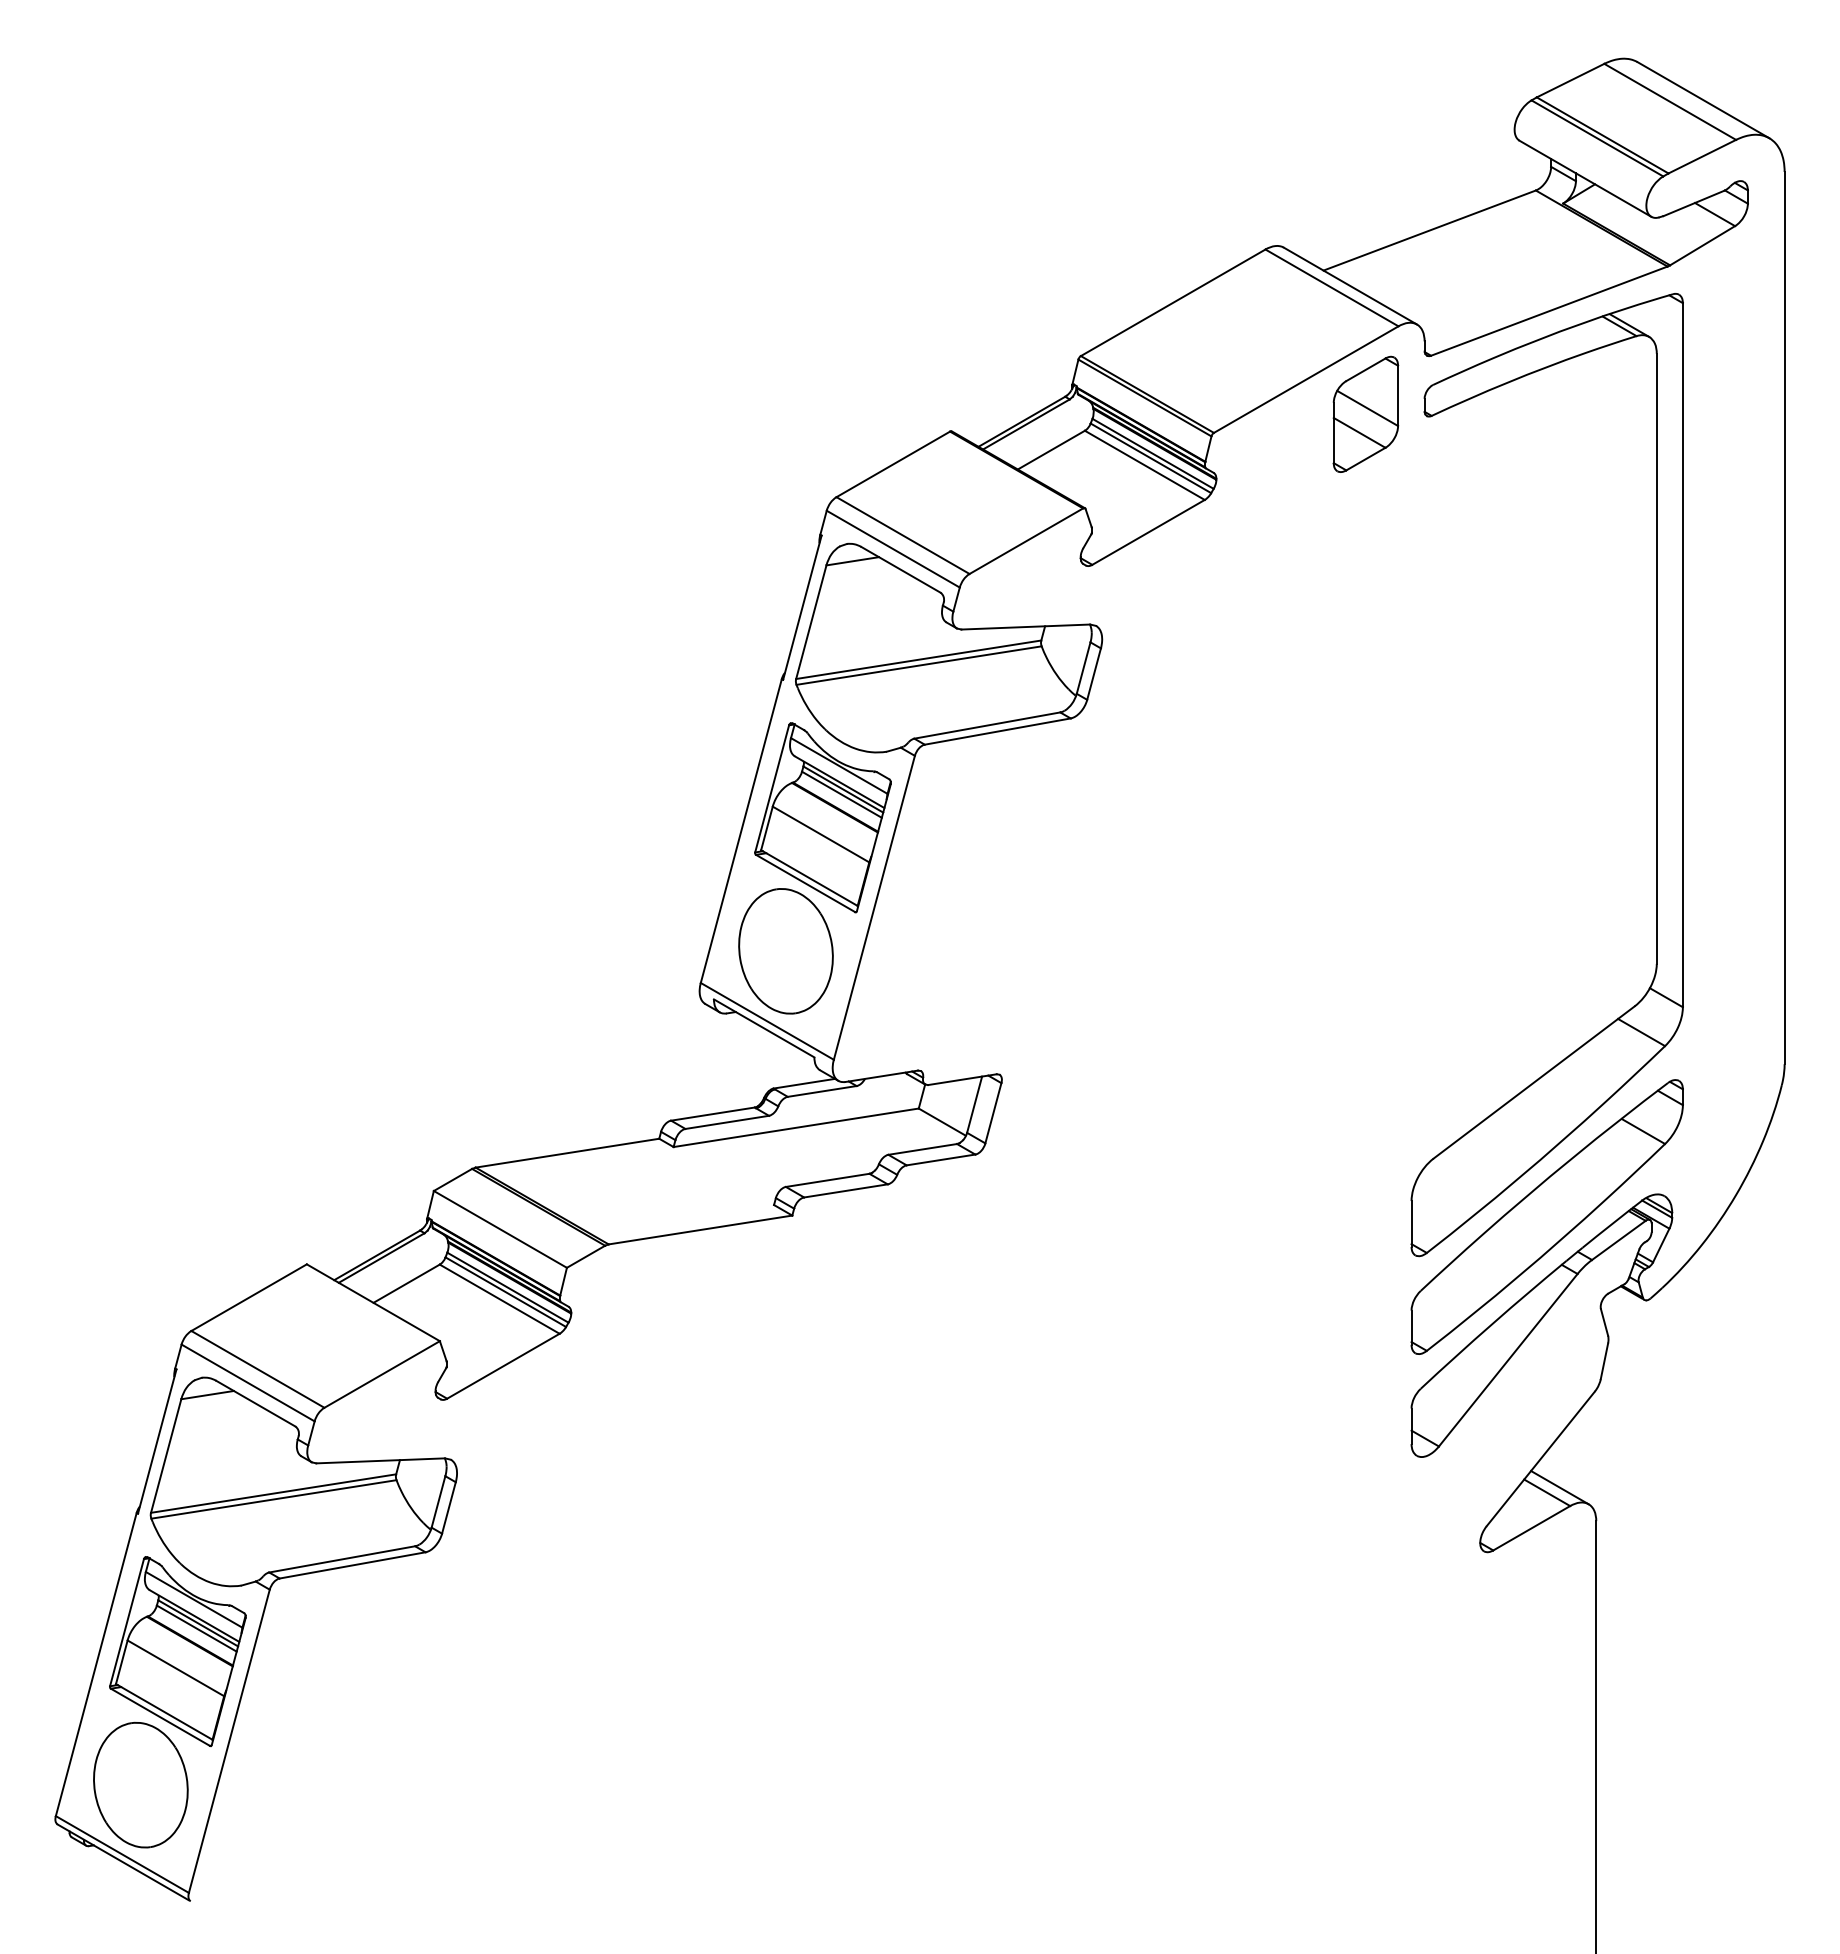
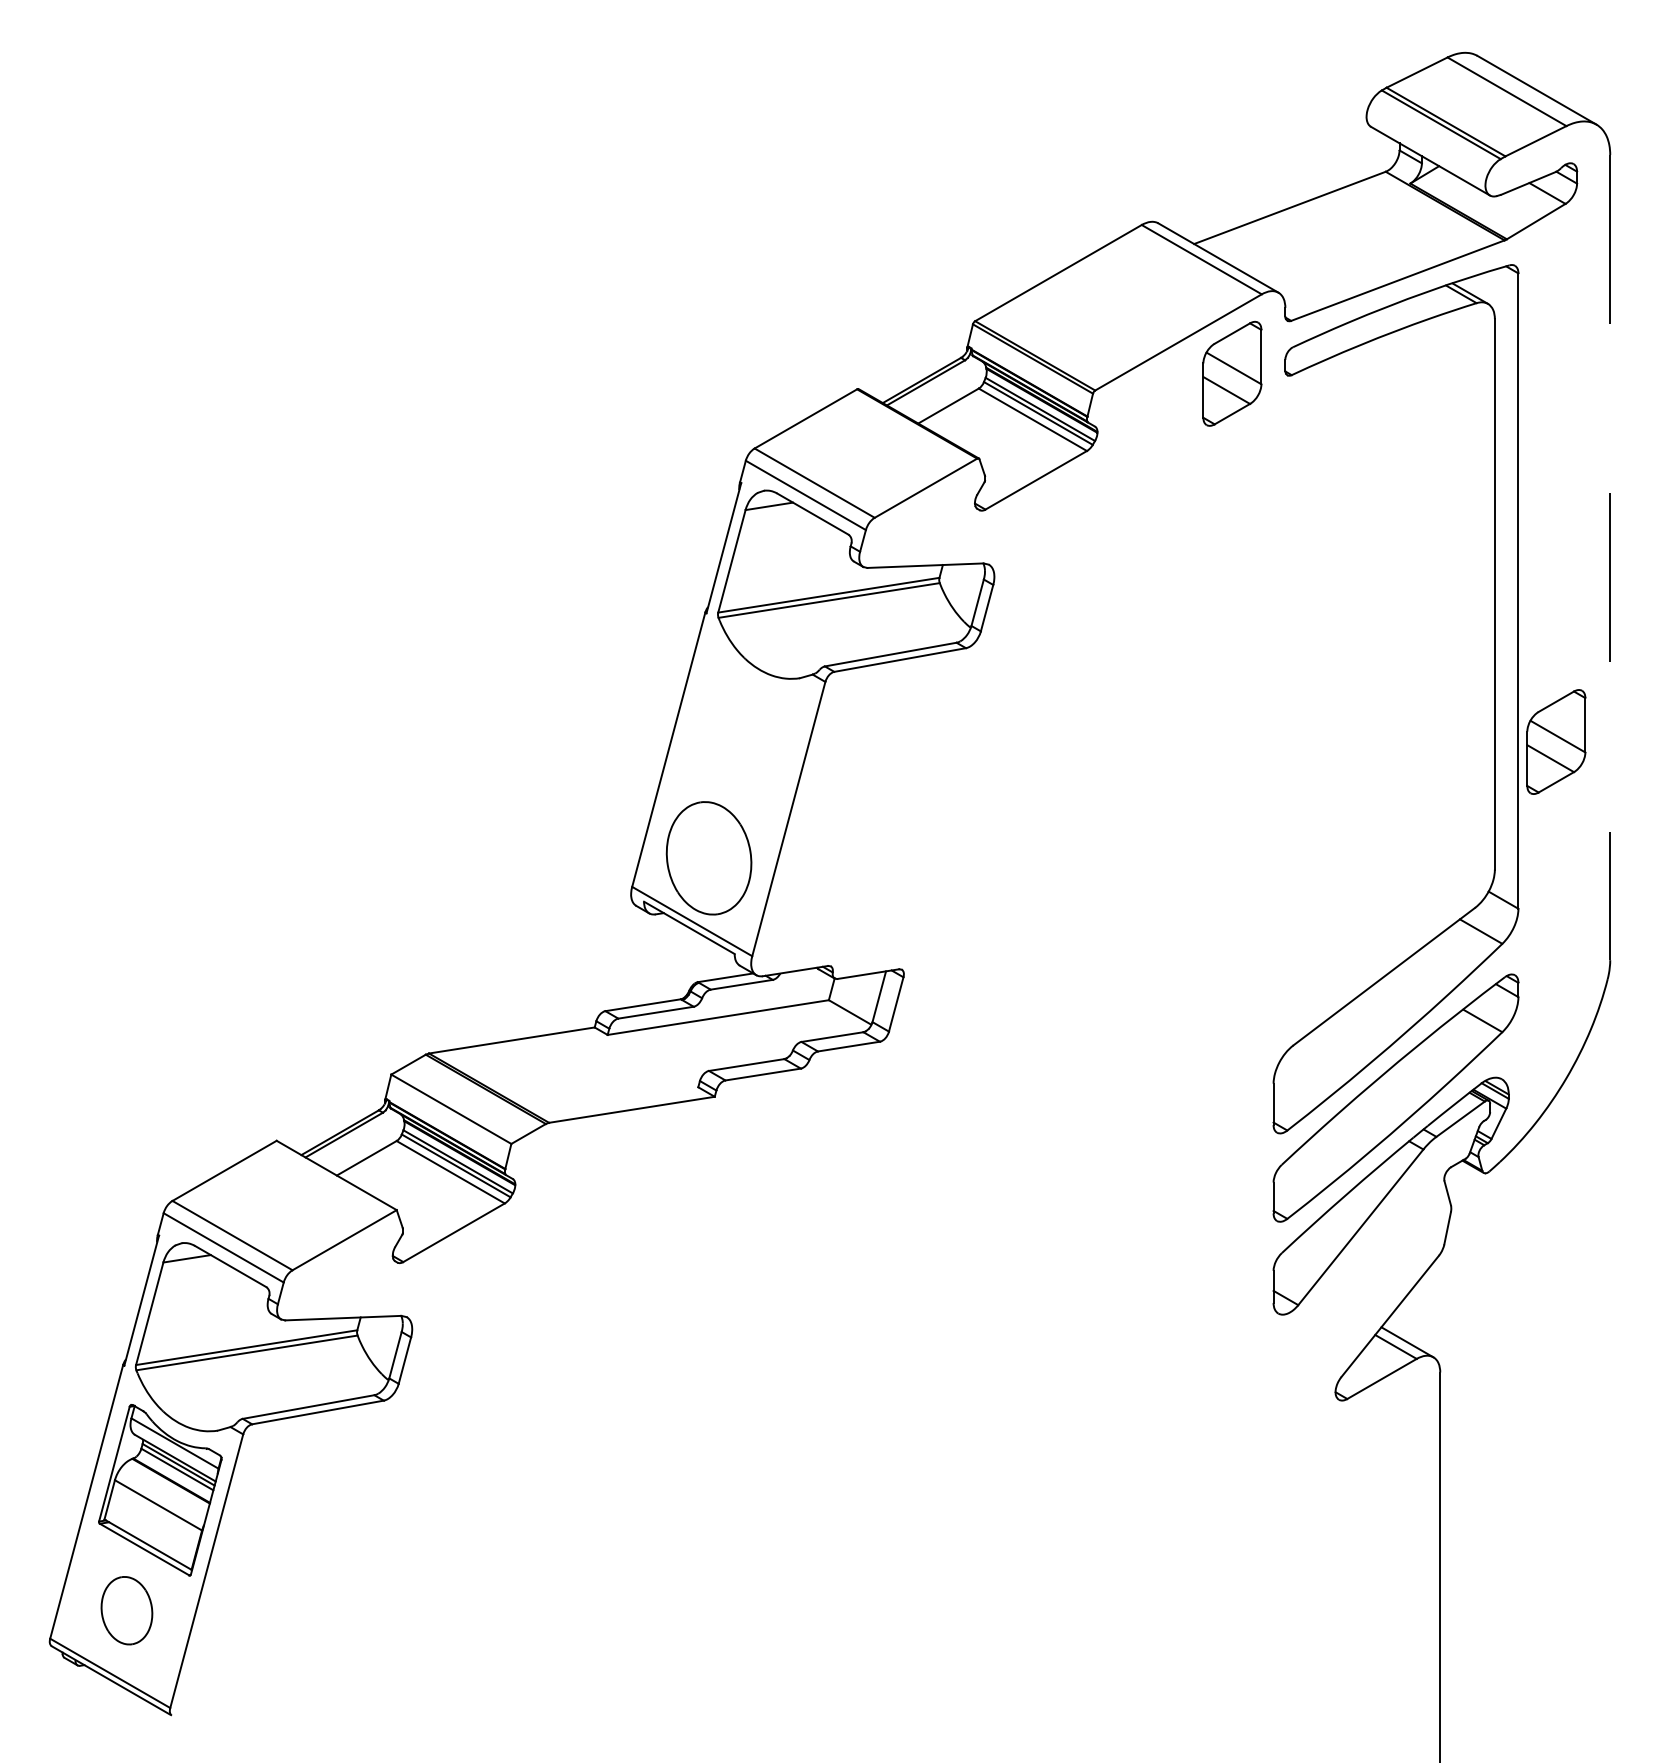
line: (1784, 618) -> (1610, 557), solid -> dashed
part: (822, 817) -> (742, 737), removed
part: (1724, 821) -> (1555, 741), added
part: (140, 1784) -> (126, 1610), size x0.6

